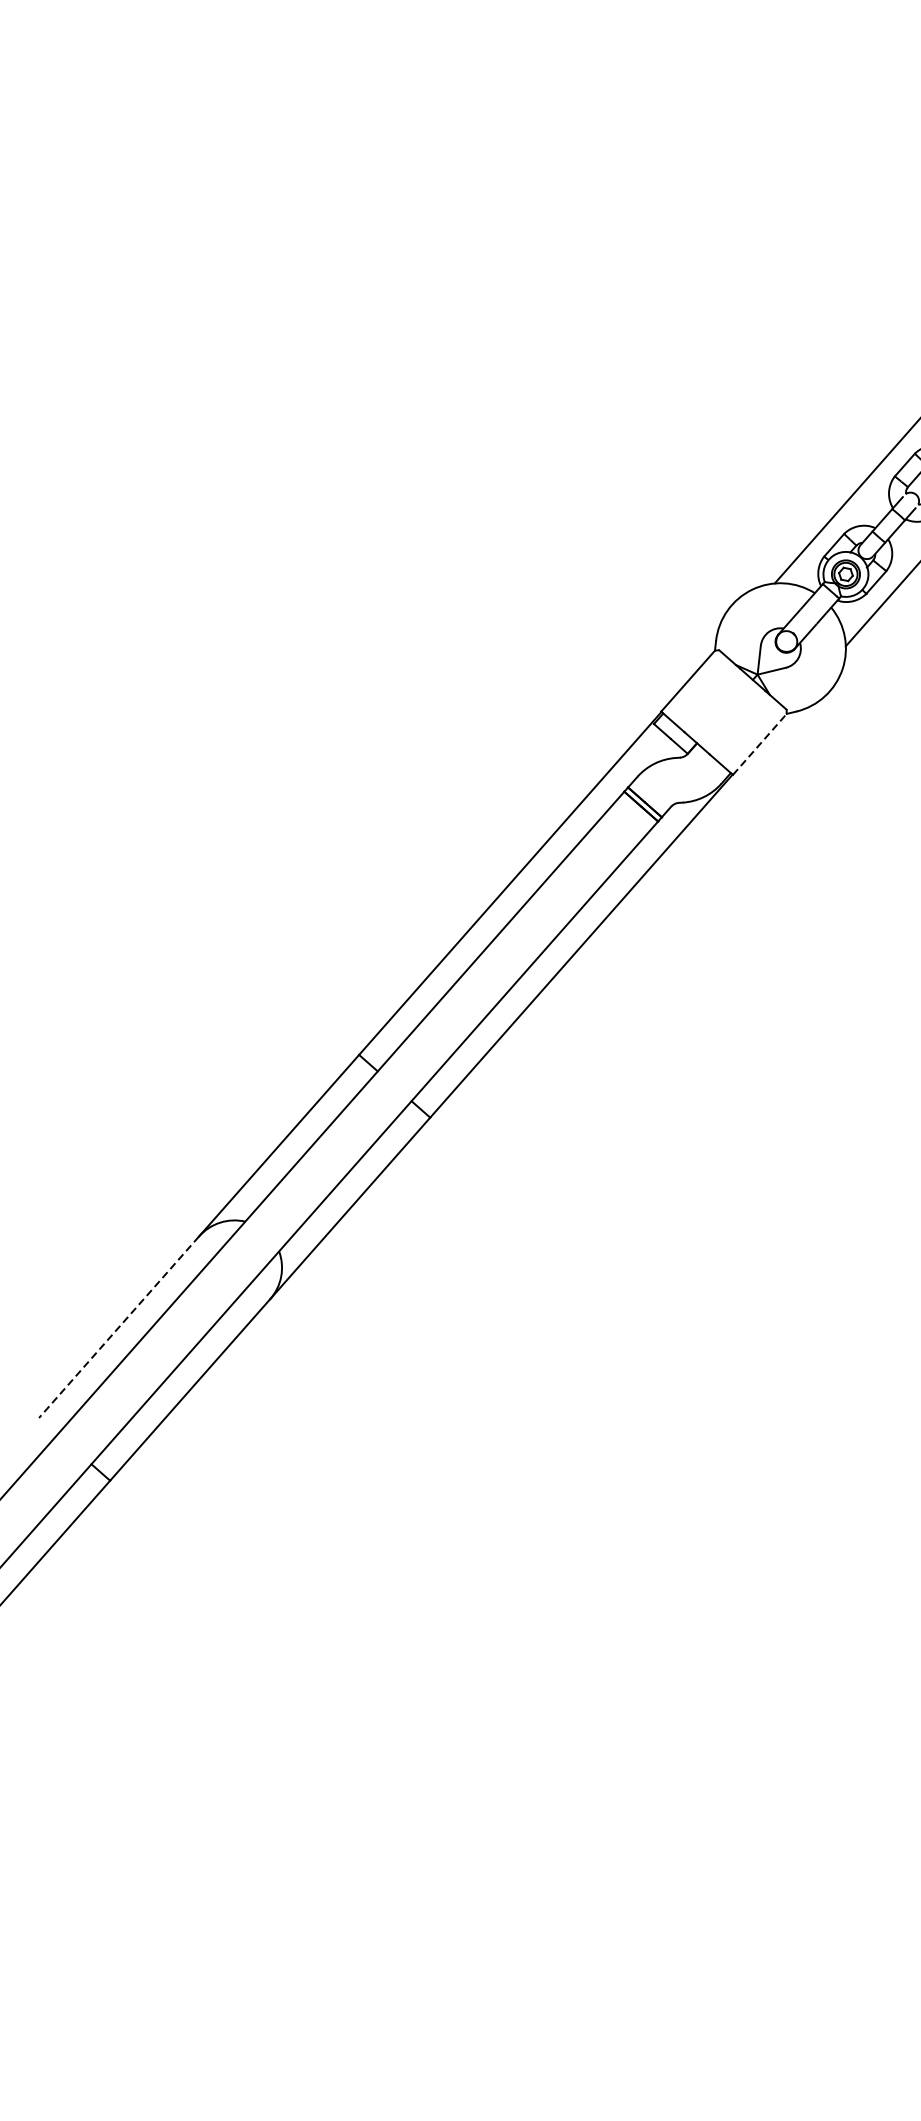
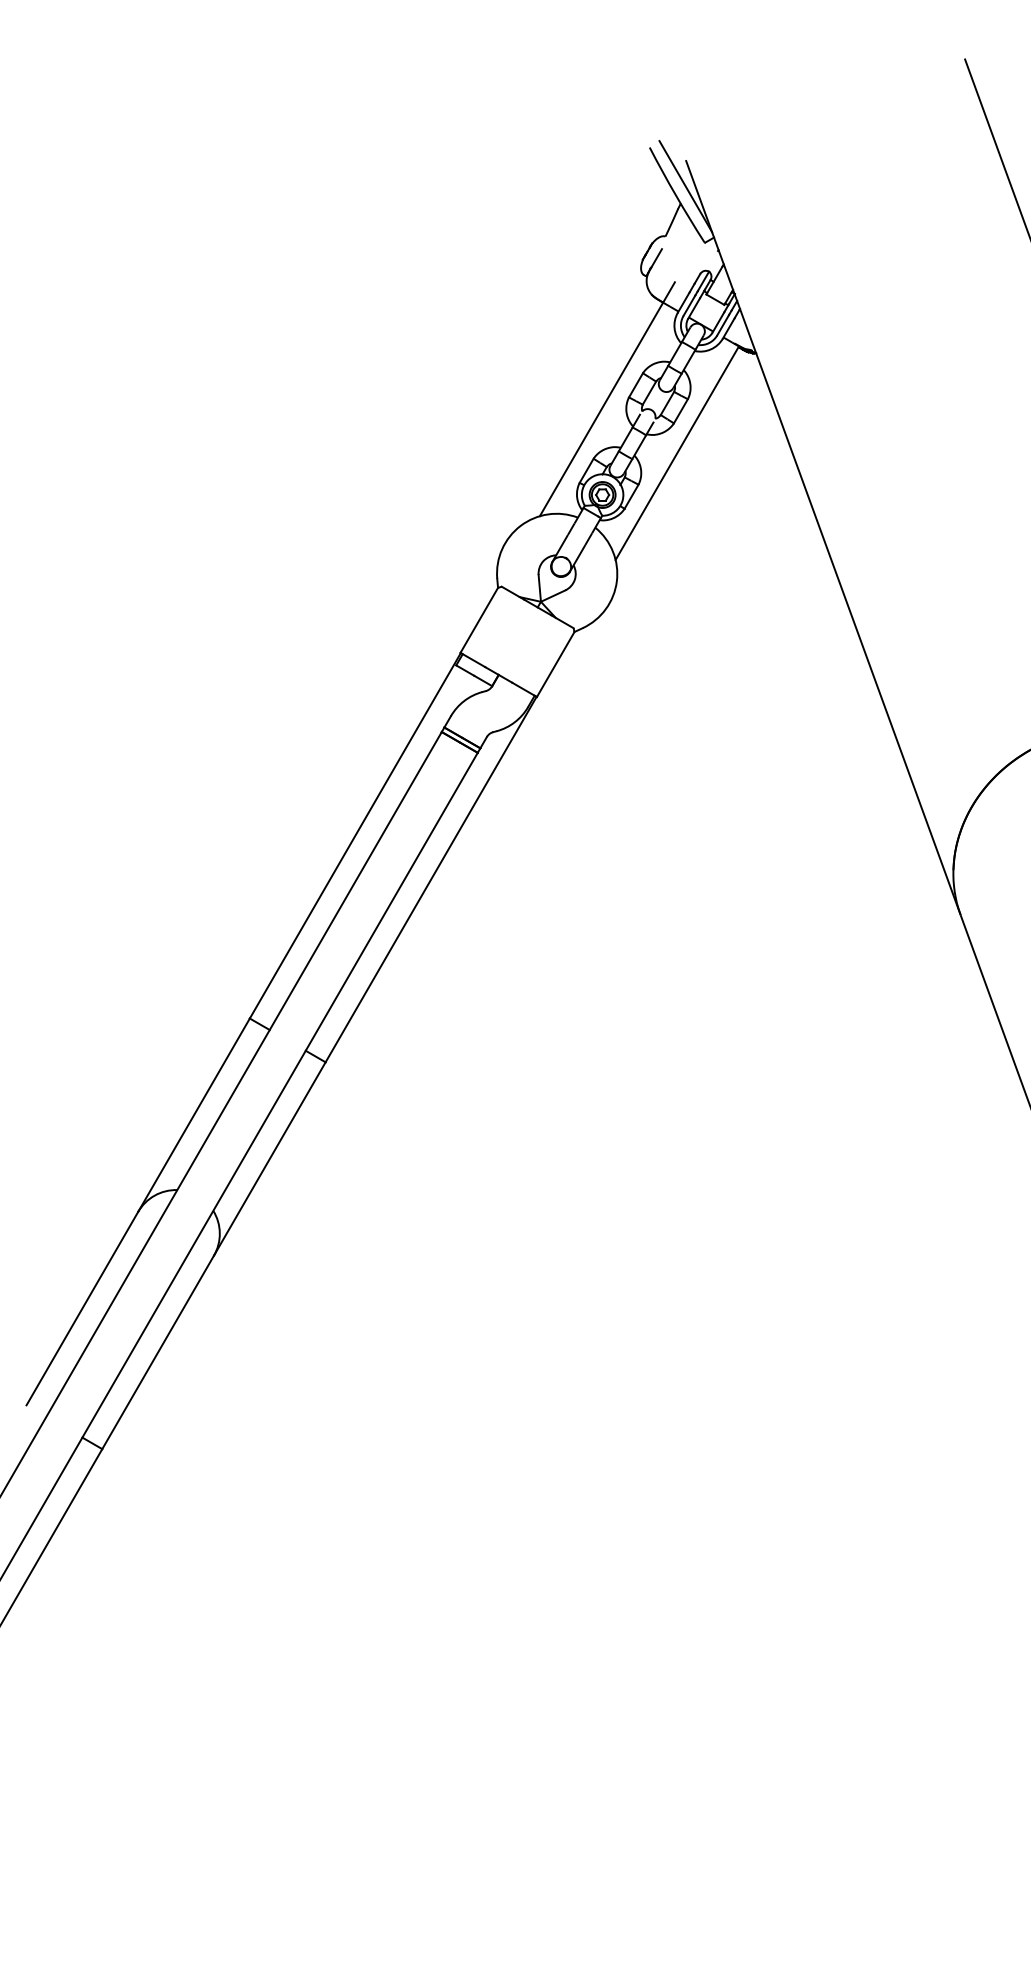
line: (759, 744) -> (555, 664), dashed -> solid
line: (119, 1327) -> (82, 1308), dashed -> solid

